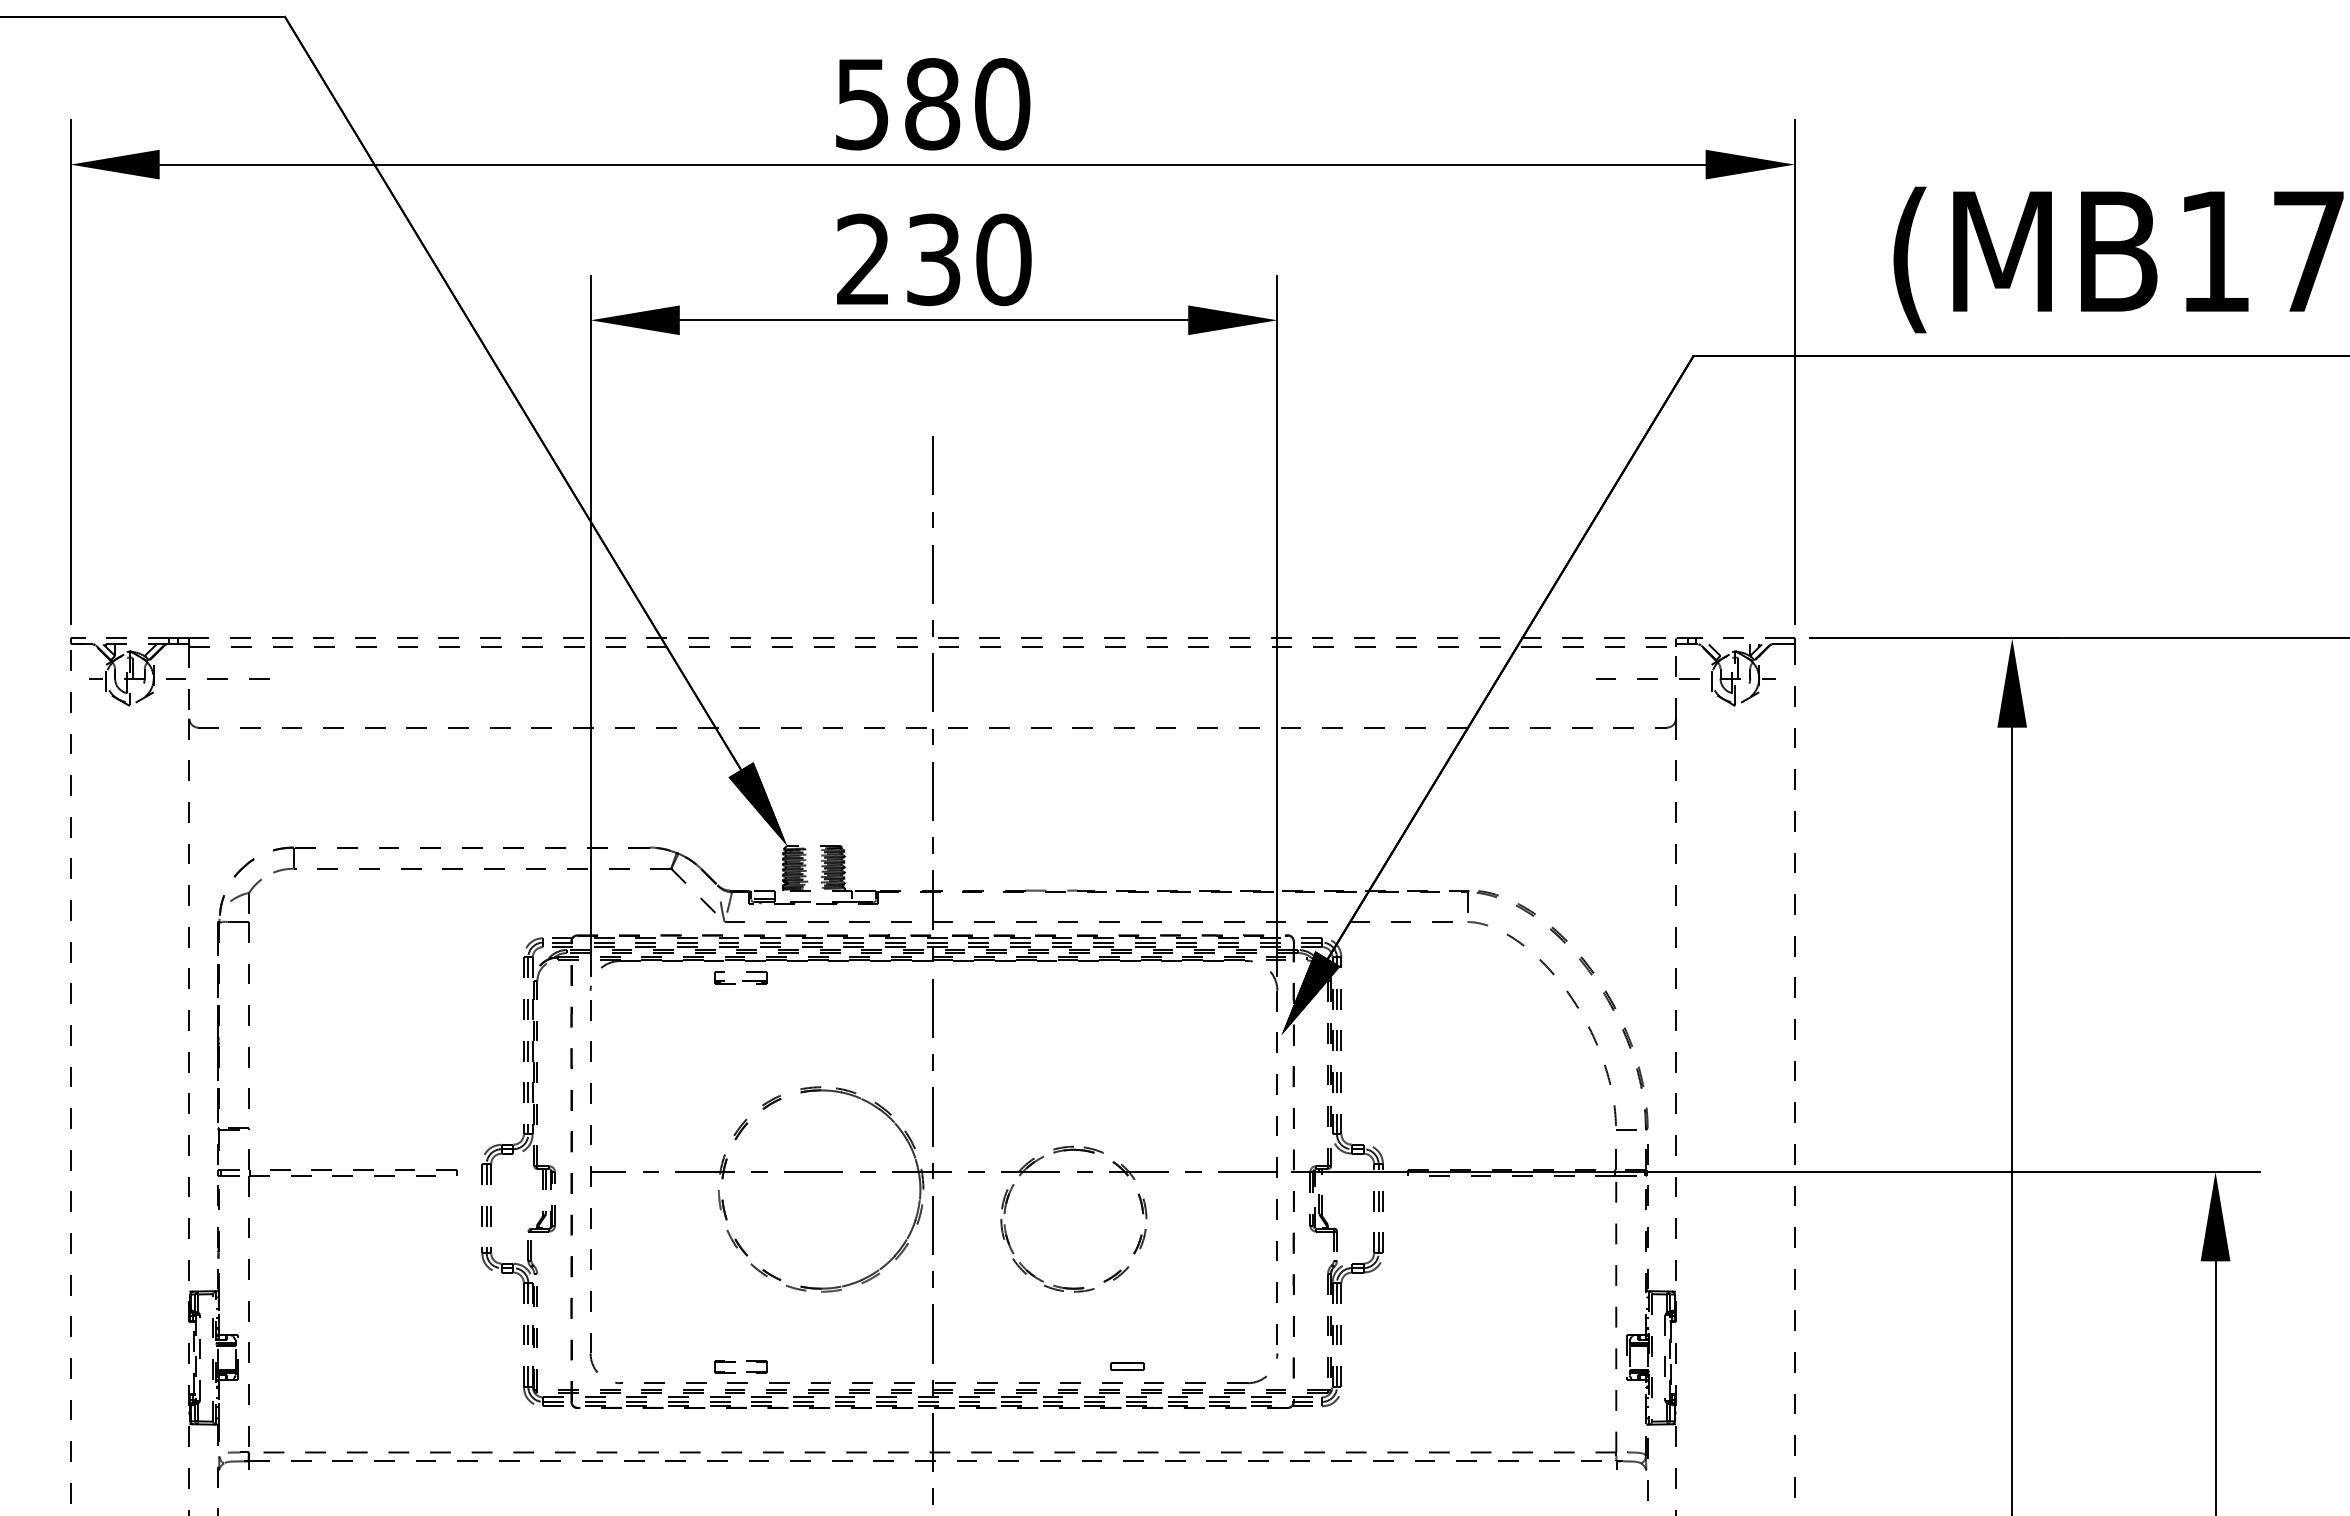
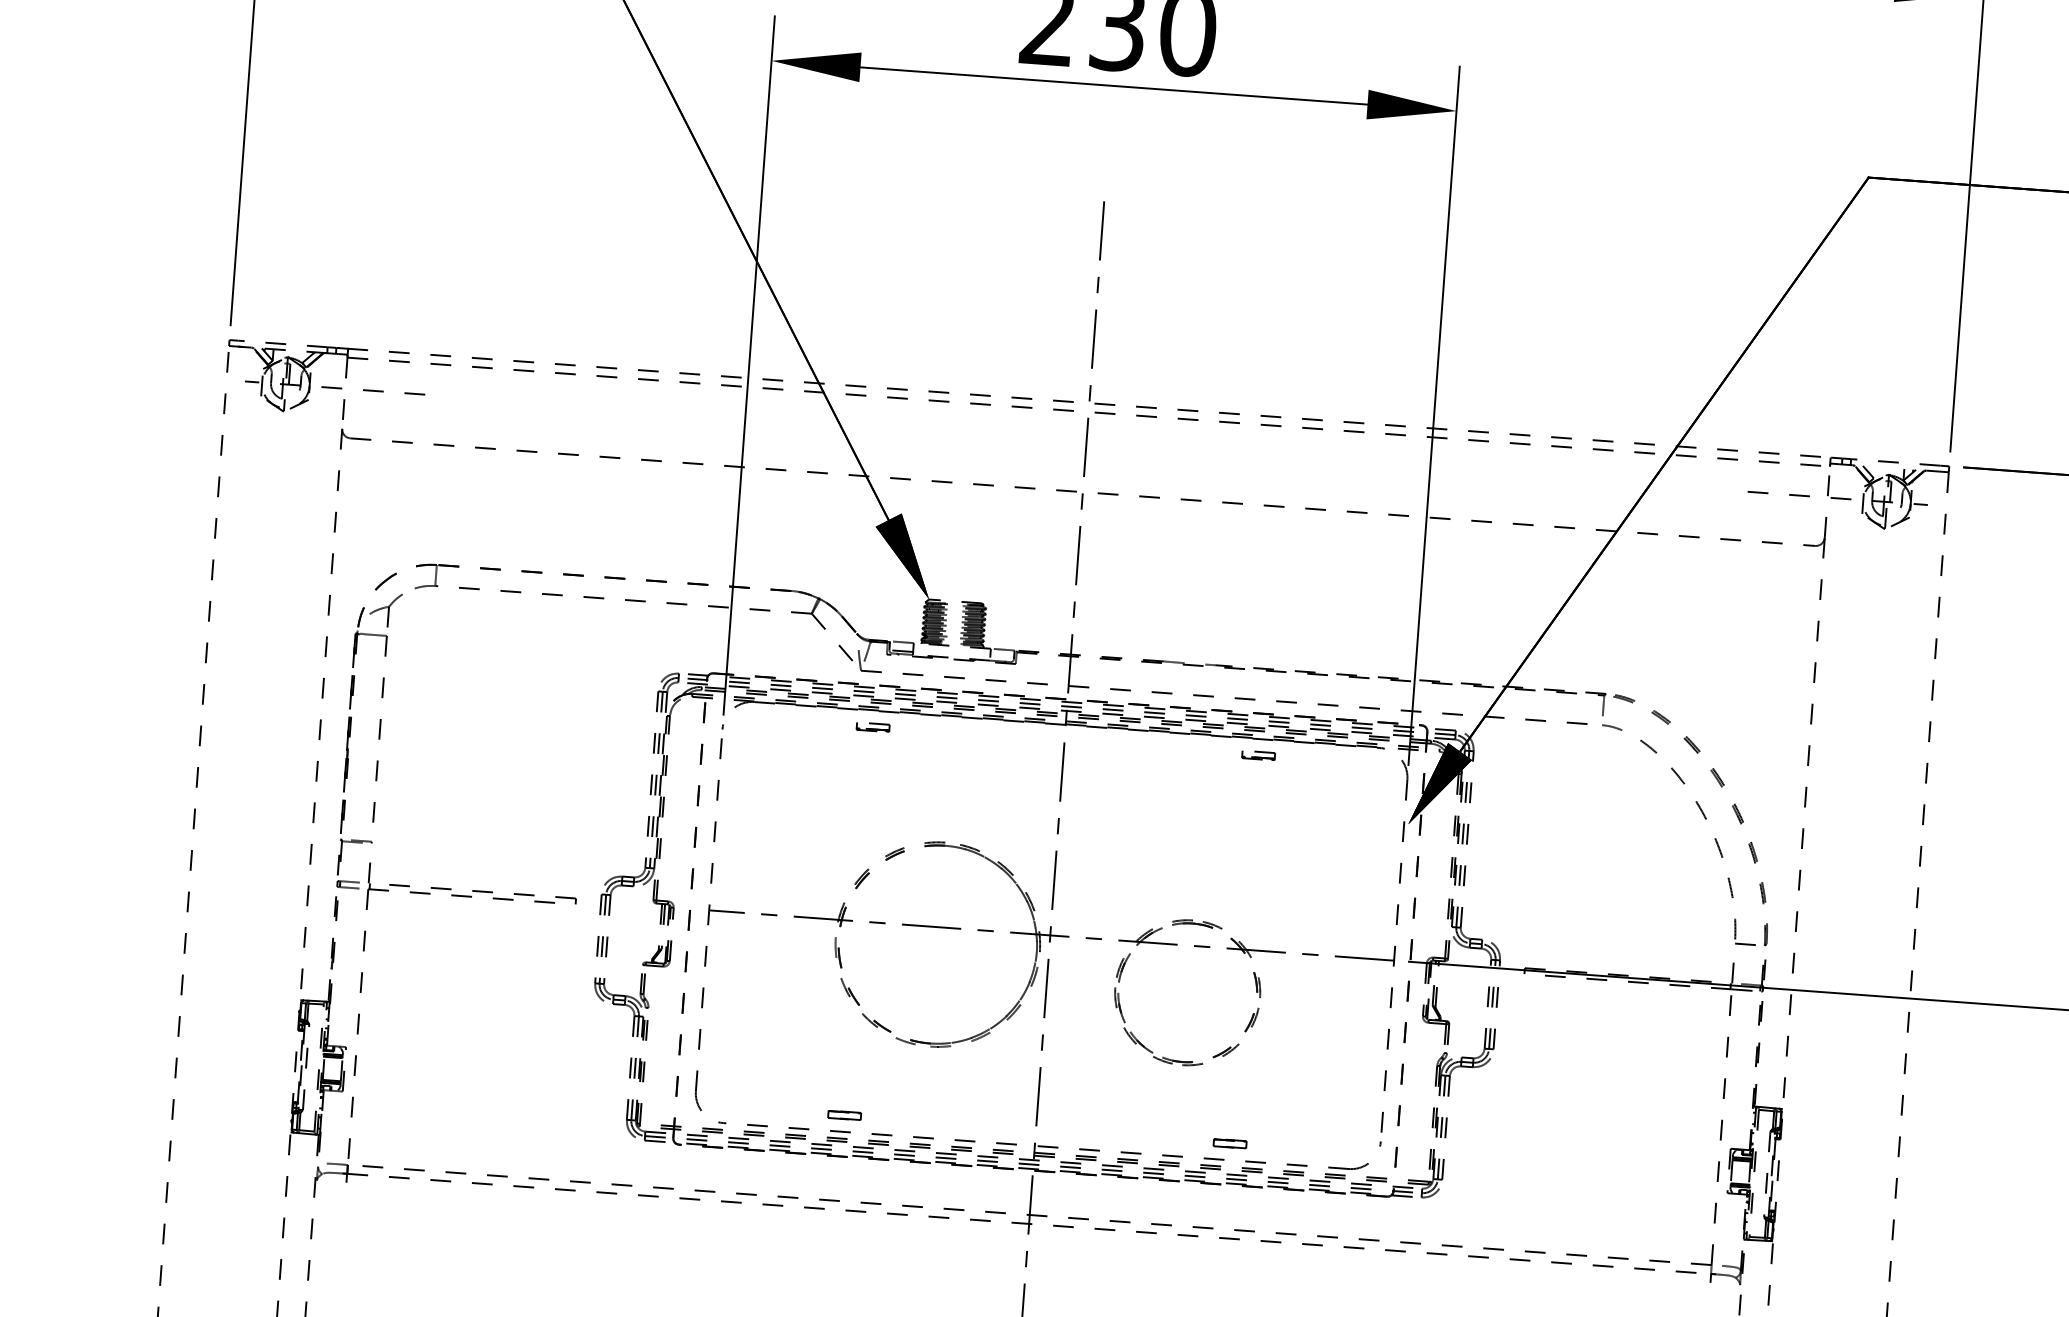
part: (740, 977) -> (872, 727), size x0.62
part: (1127, 977) -> (1258, 755), added
part: (740, 1366) -> (844, 1115), size x0.62

